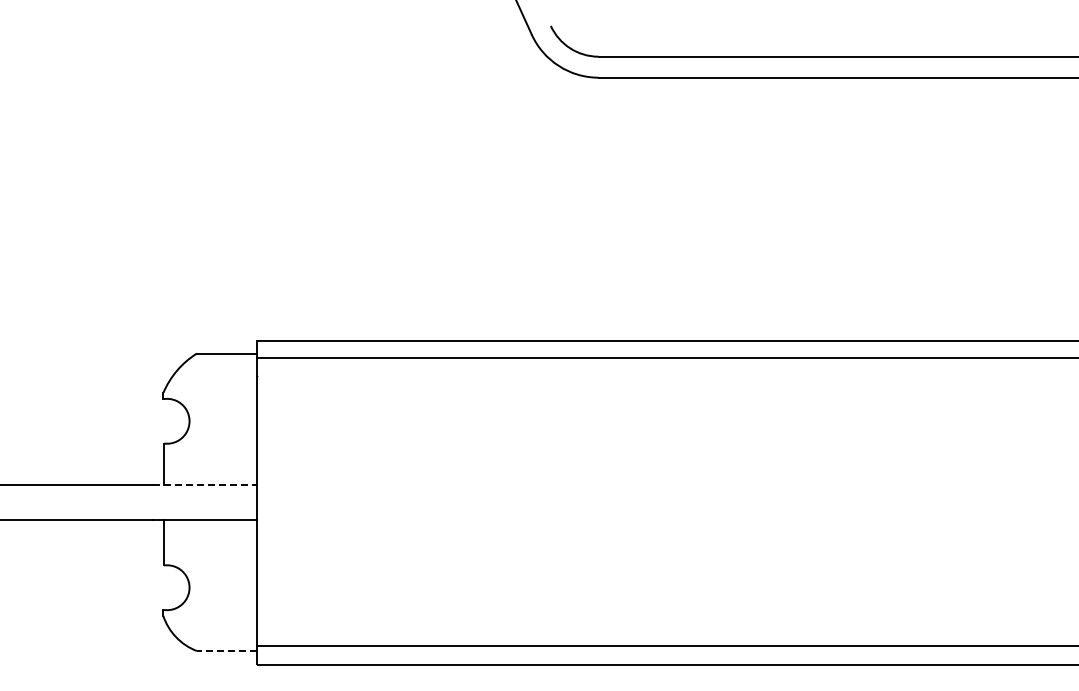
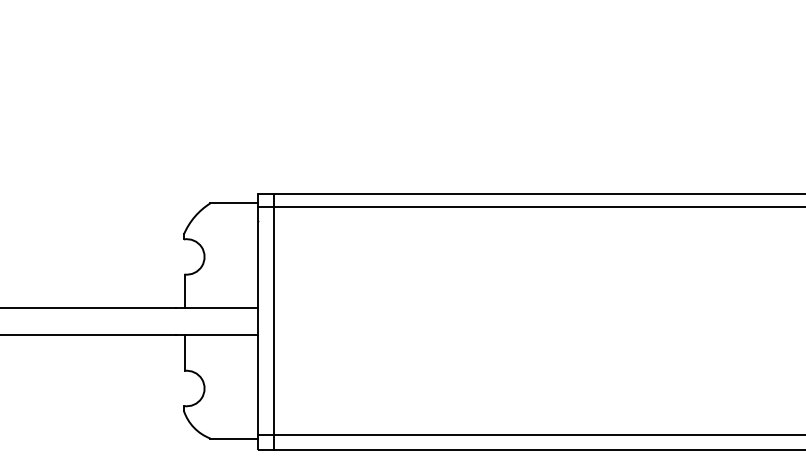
line: (205, 485) -> (217, 307), dashed -> solid
line: (276, 503) -> (273, 321), added
line: (226, 651) -> (233, 438), dashed -> solid

